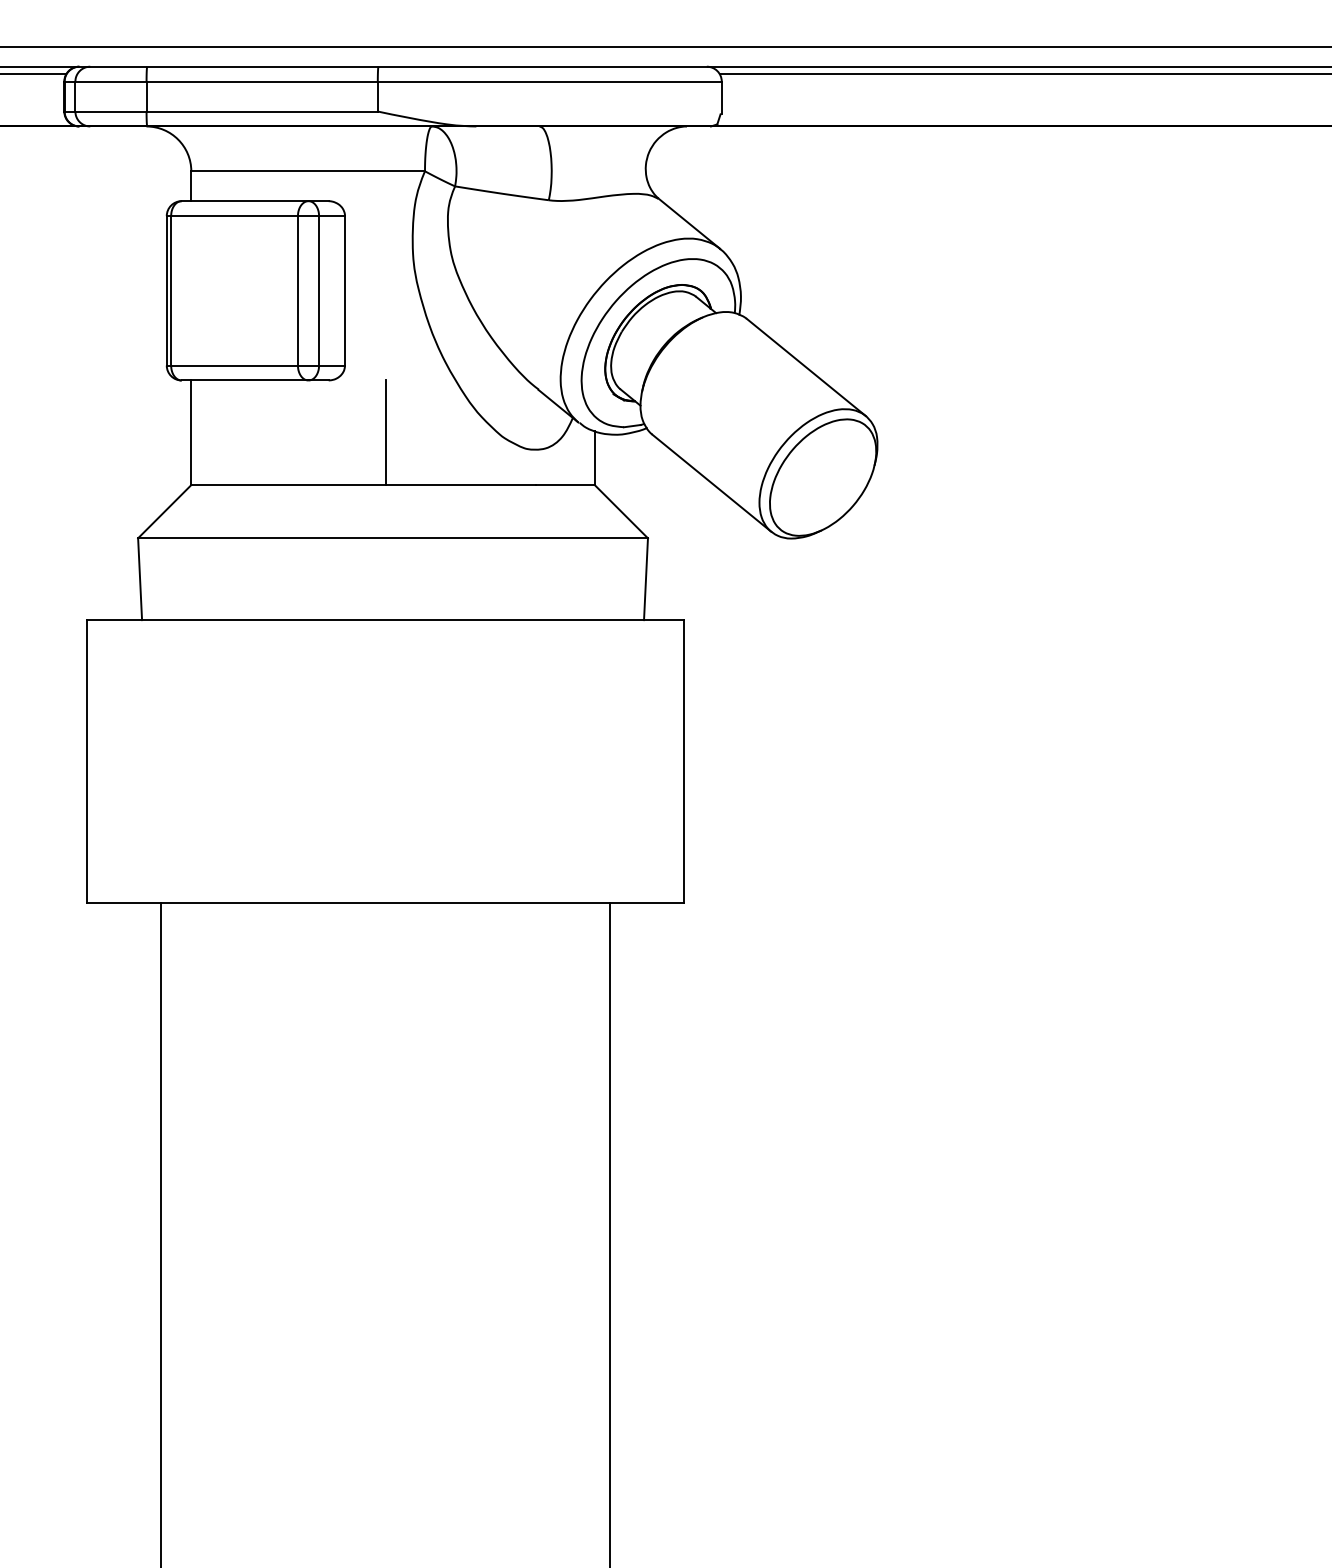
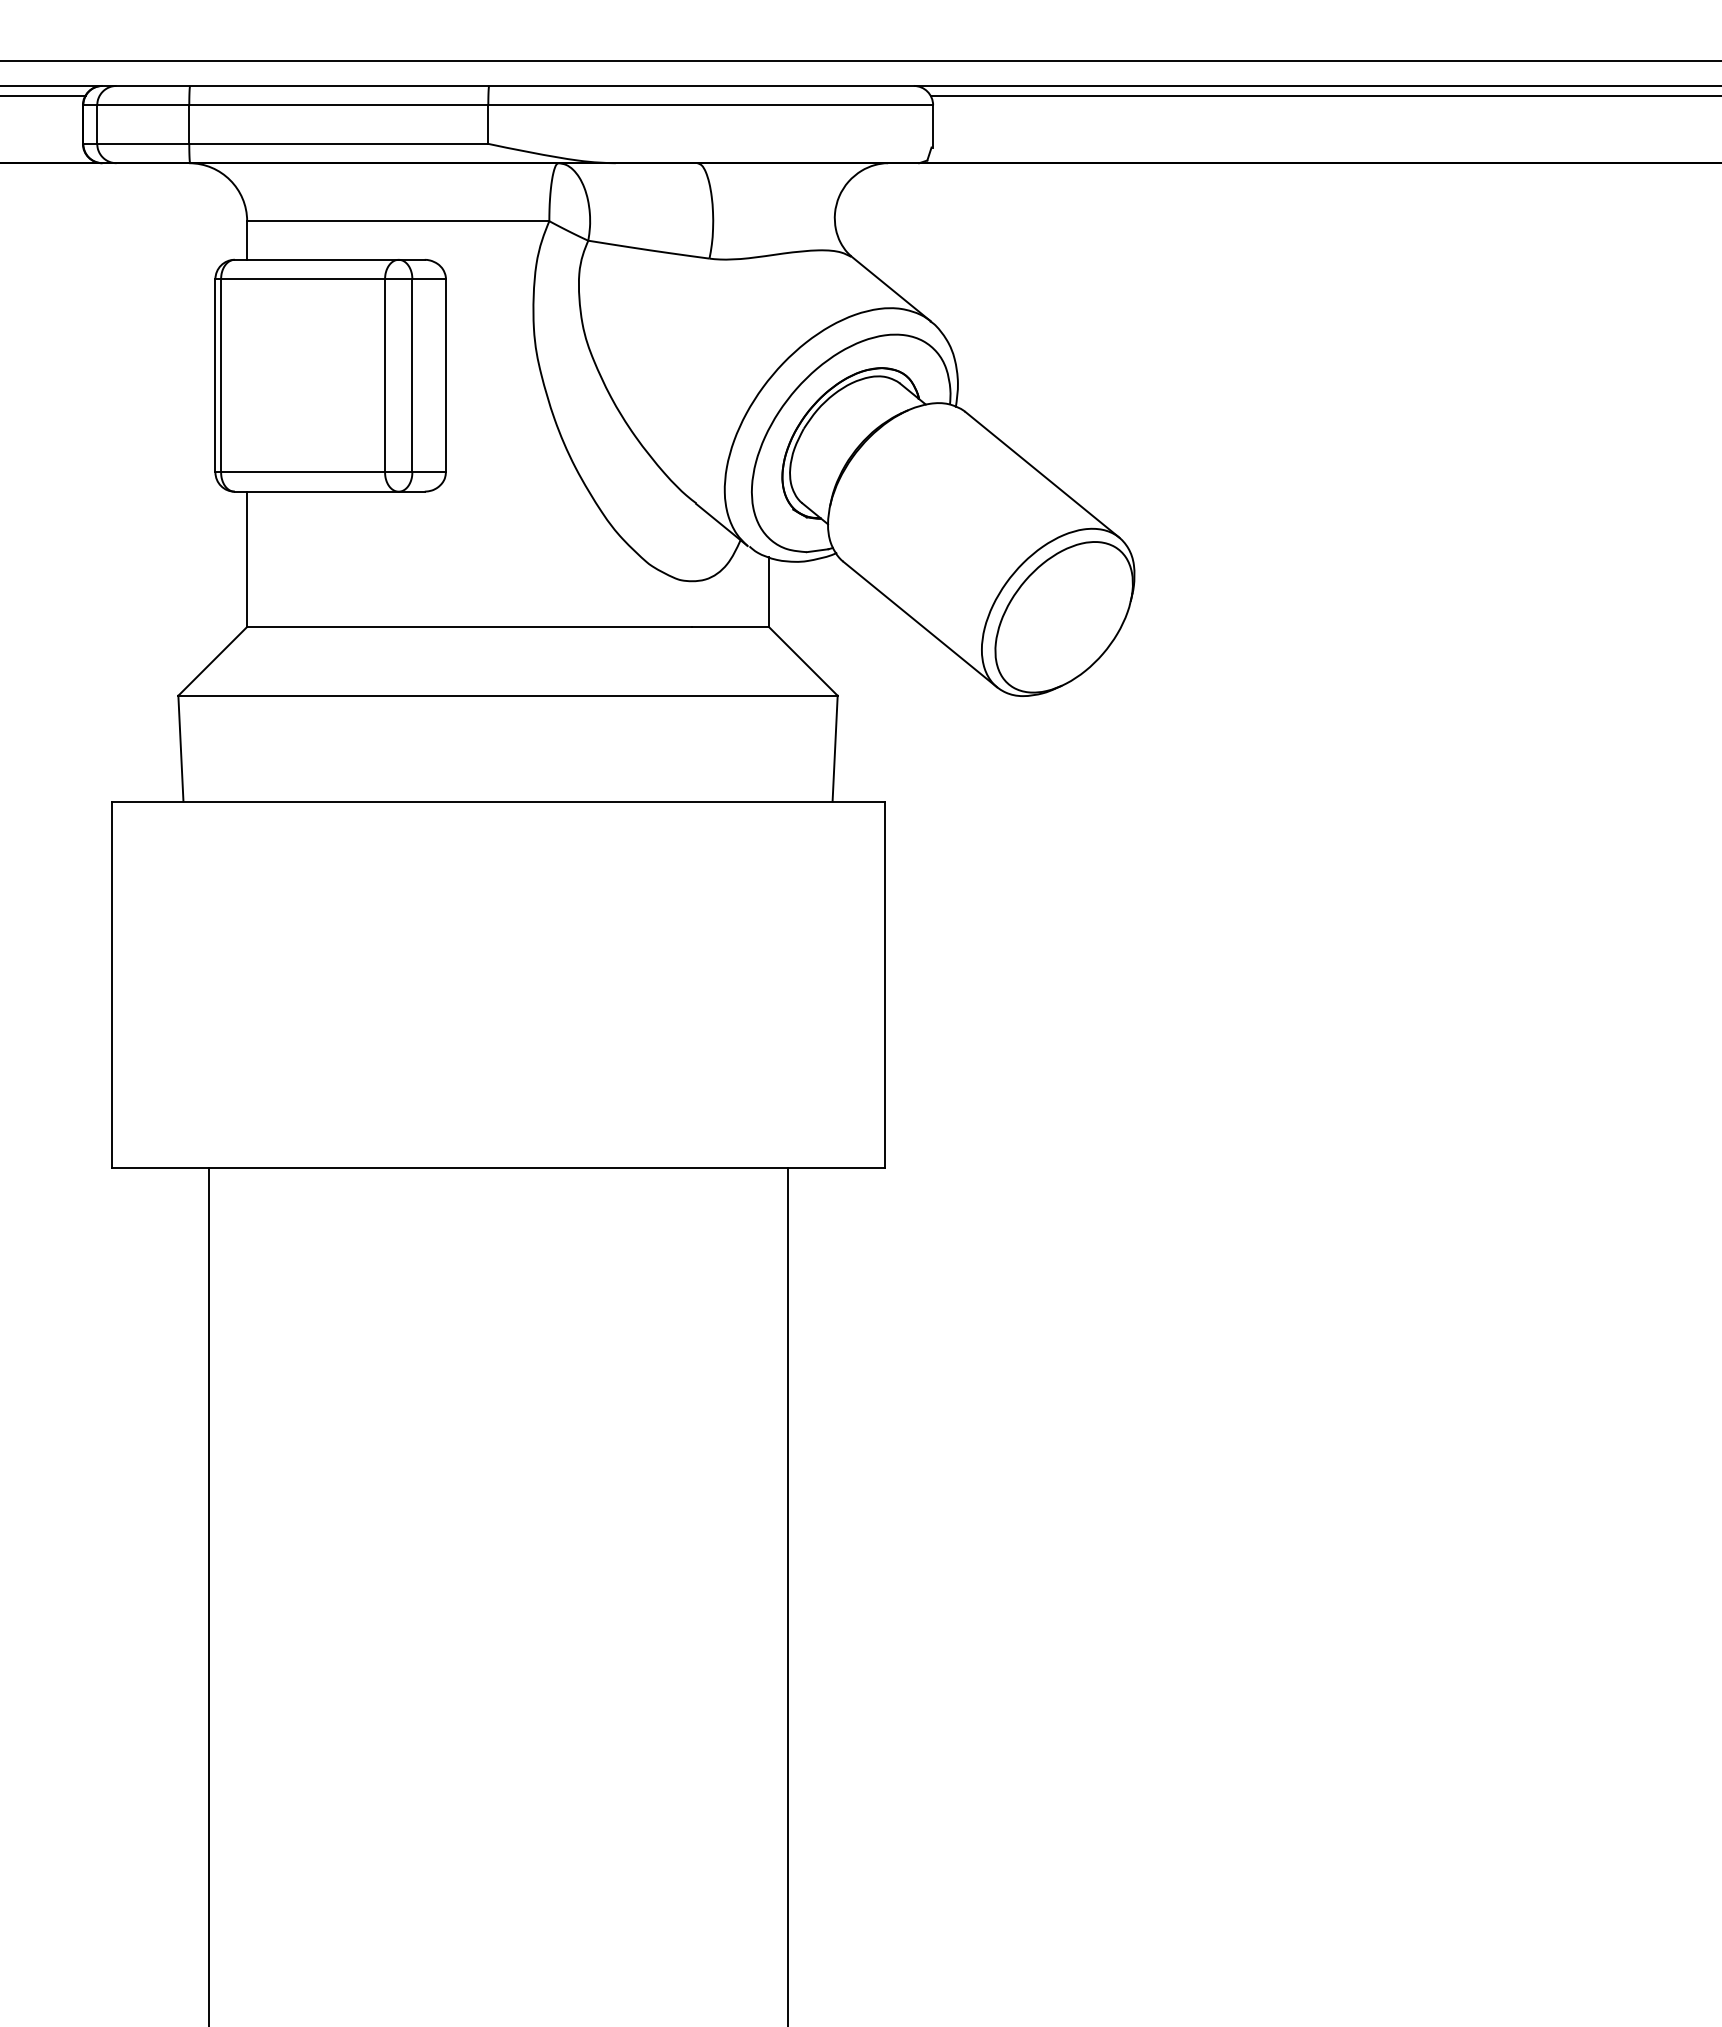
line: (385, 432) -> (498, 558), removed

